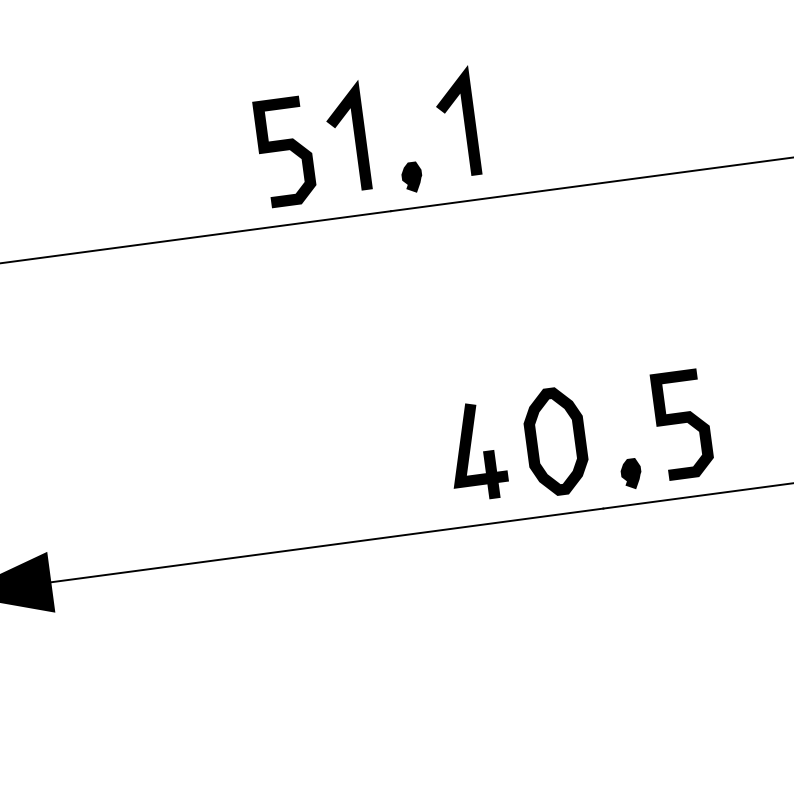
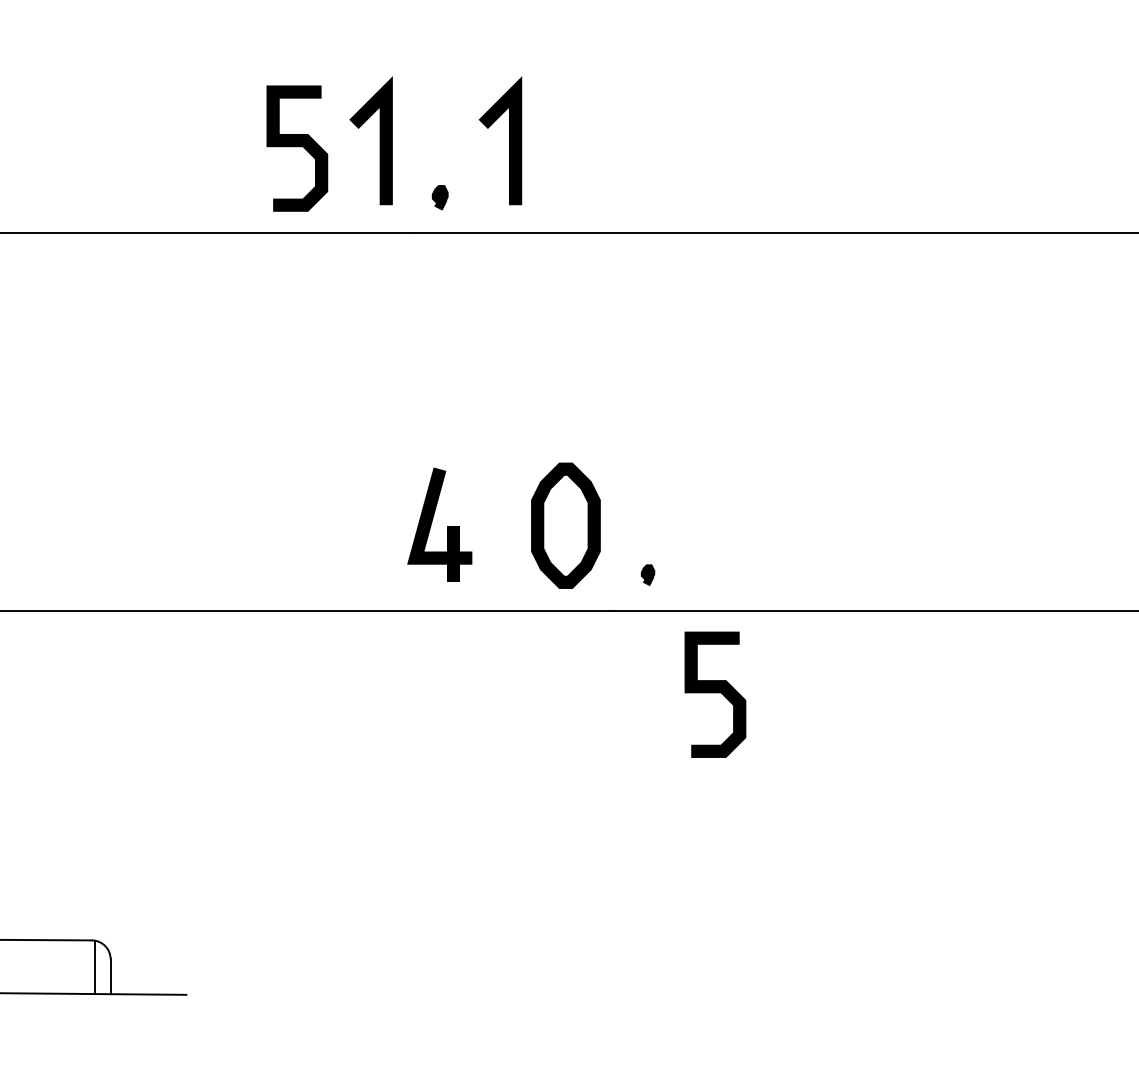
part: (412, 177) -> (440, 197), size x0.7
curve: (682, 423) -> (715, 693), moved
part: (470, 450) -> (432, 522), moved
part: (630, 474) -> (647, 575), size x0.6

